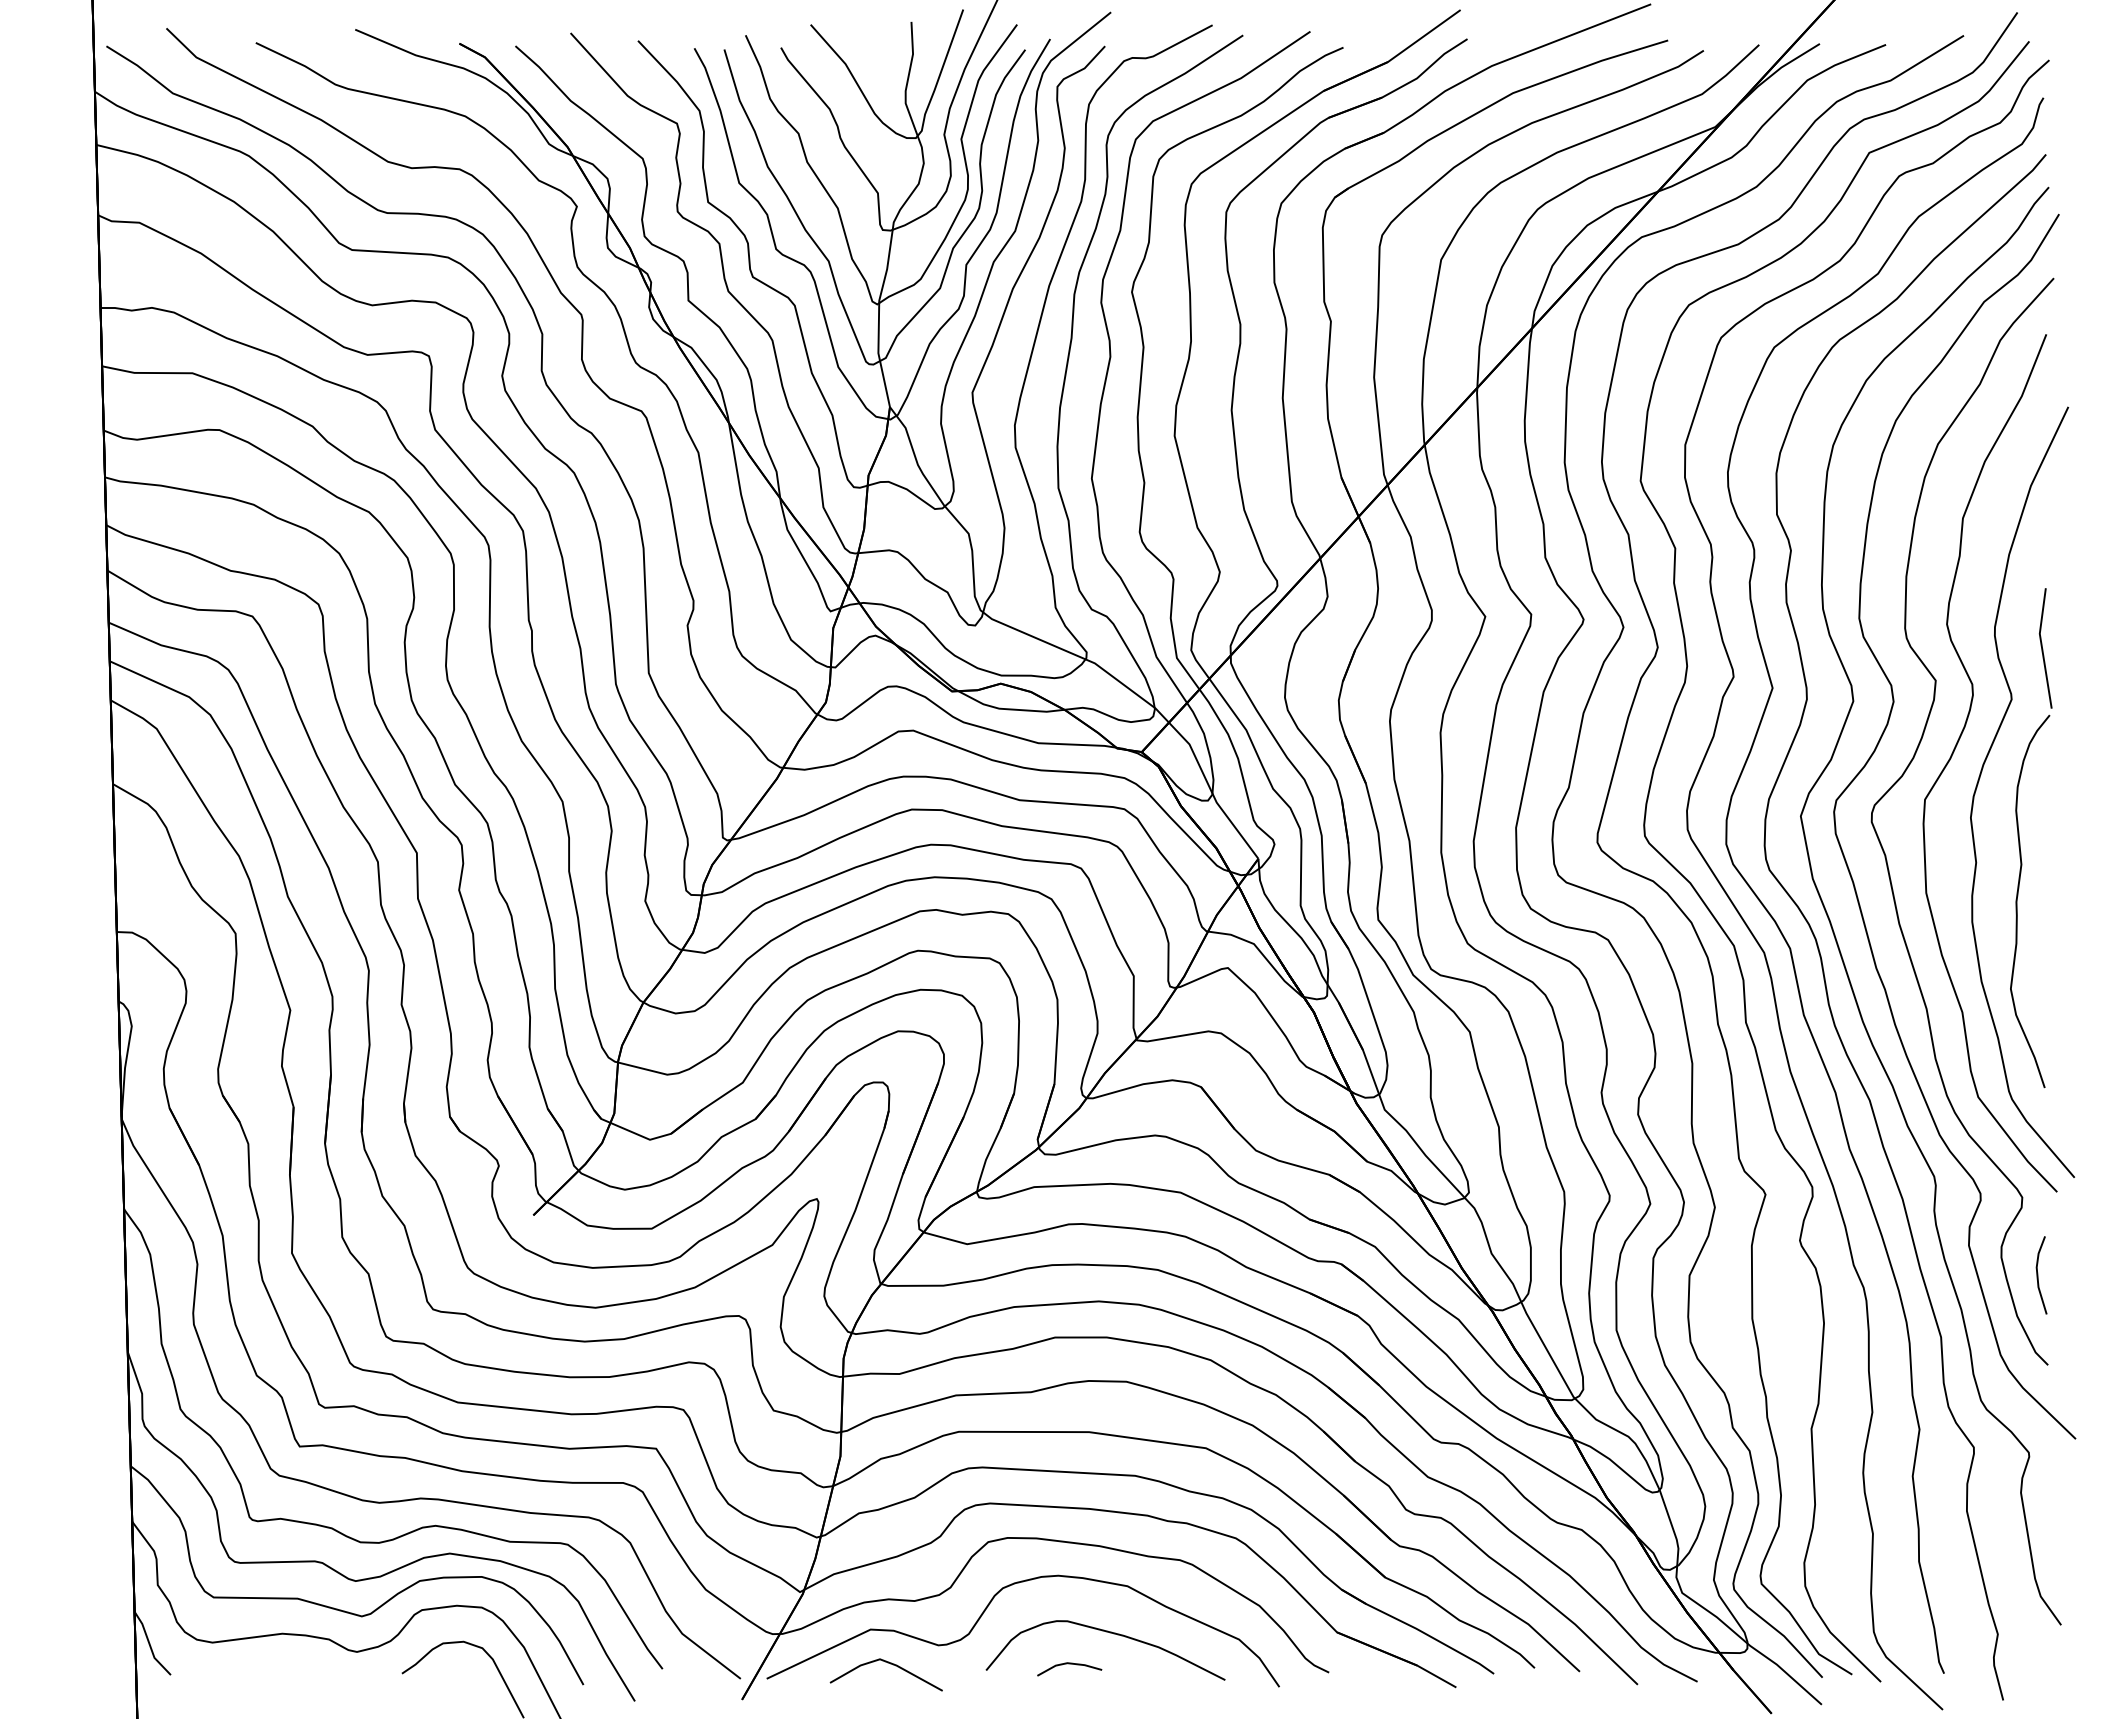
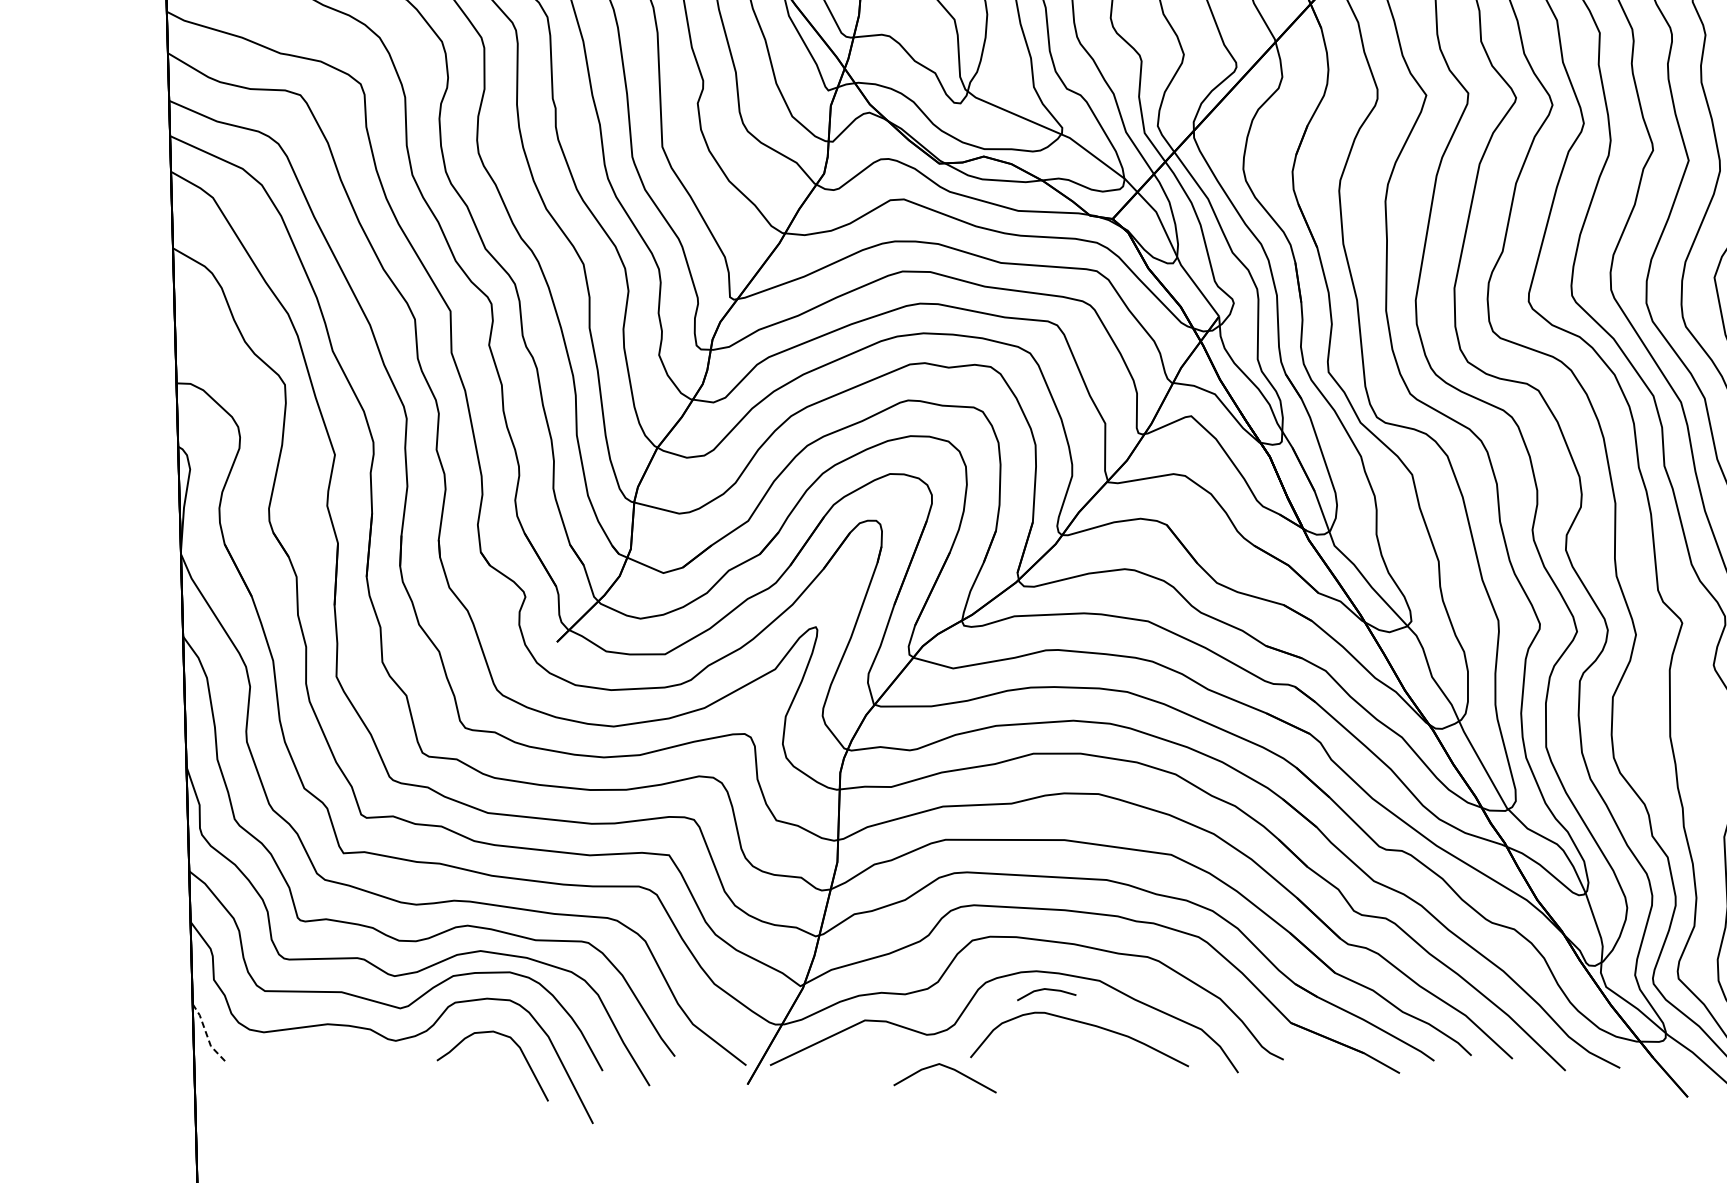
line: (149, 1645) -> (206, 1034), solid -> dashed
line: (887, 1663) -> (946, 1067), moved
line: (1069, 1664) -> (1046, 990), moved

